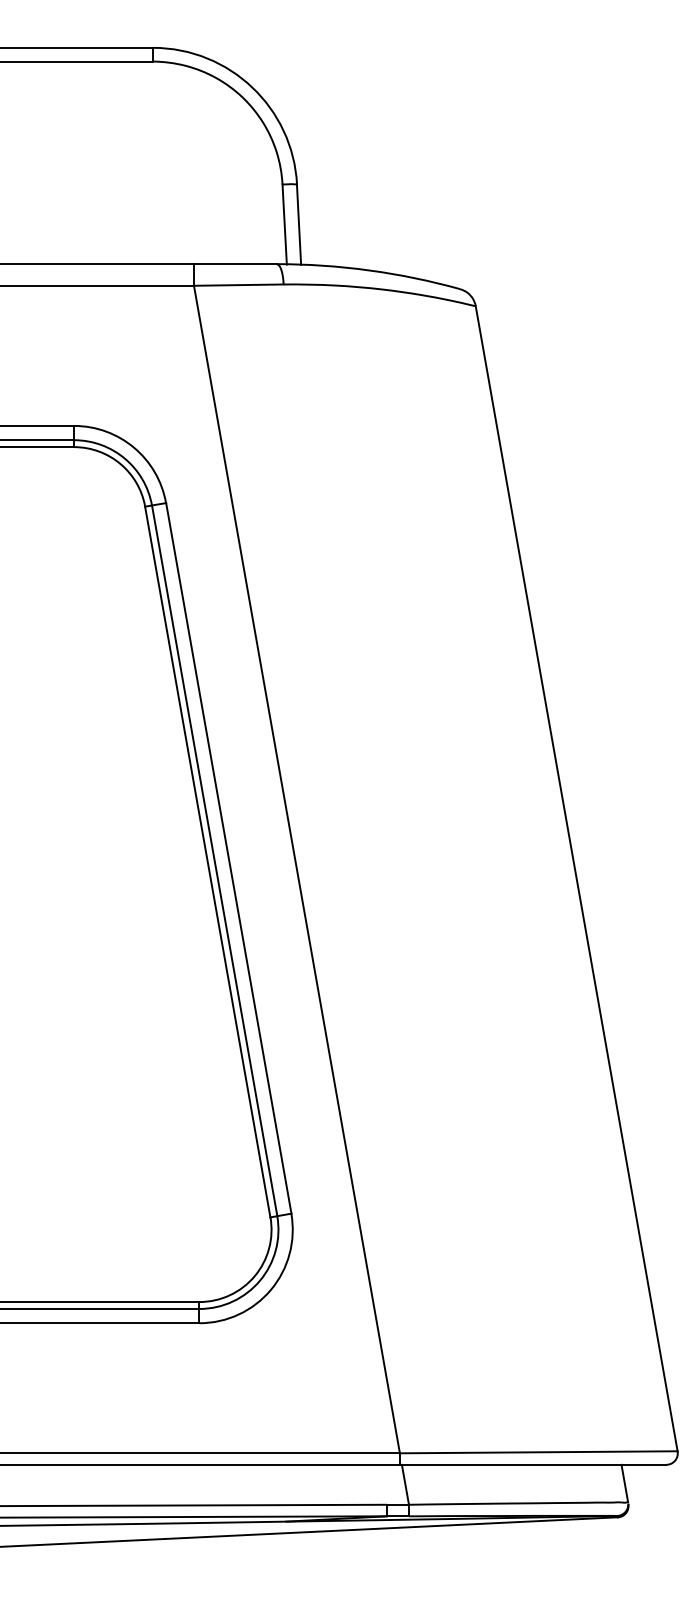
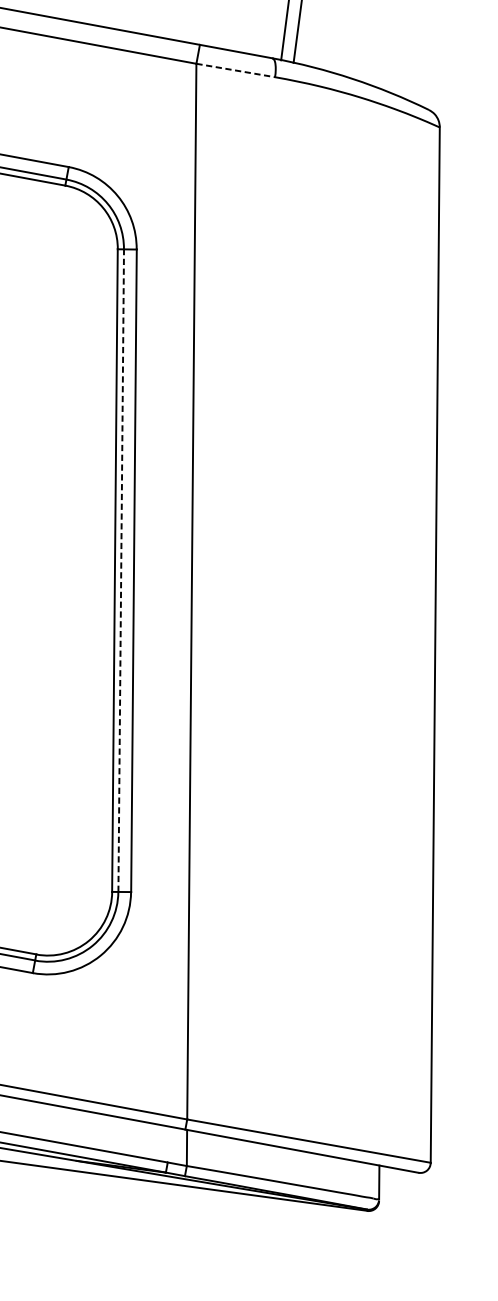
line: (238, 285) -> (235, 70), solid -> dashed
line: (214, 860) -> (121, 570), solid -> dashed

